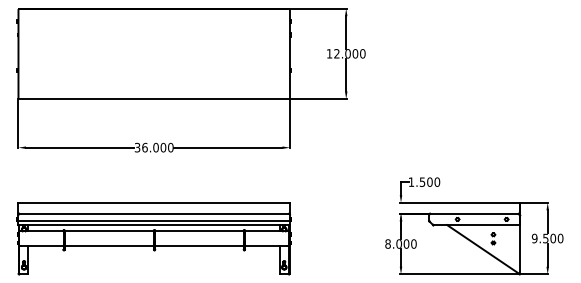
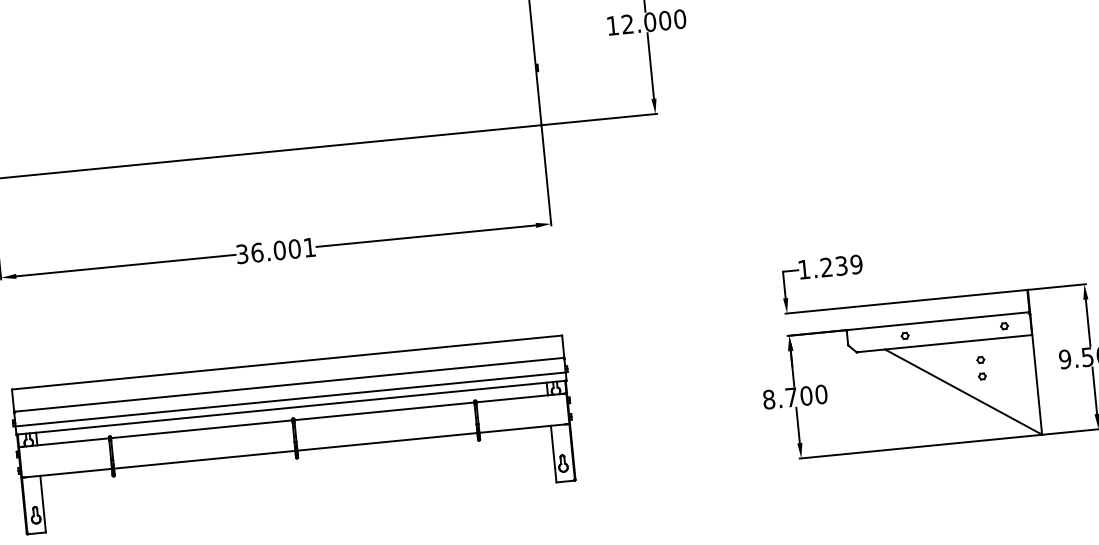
text: (170, 147) -> (309, 247), 36.000 -> 36.001
text: (429, 181) -> (840, 264), 1.500 -> 1.239
text: (398, 243) -> (790, 396), 8.000 -> 8.700

